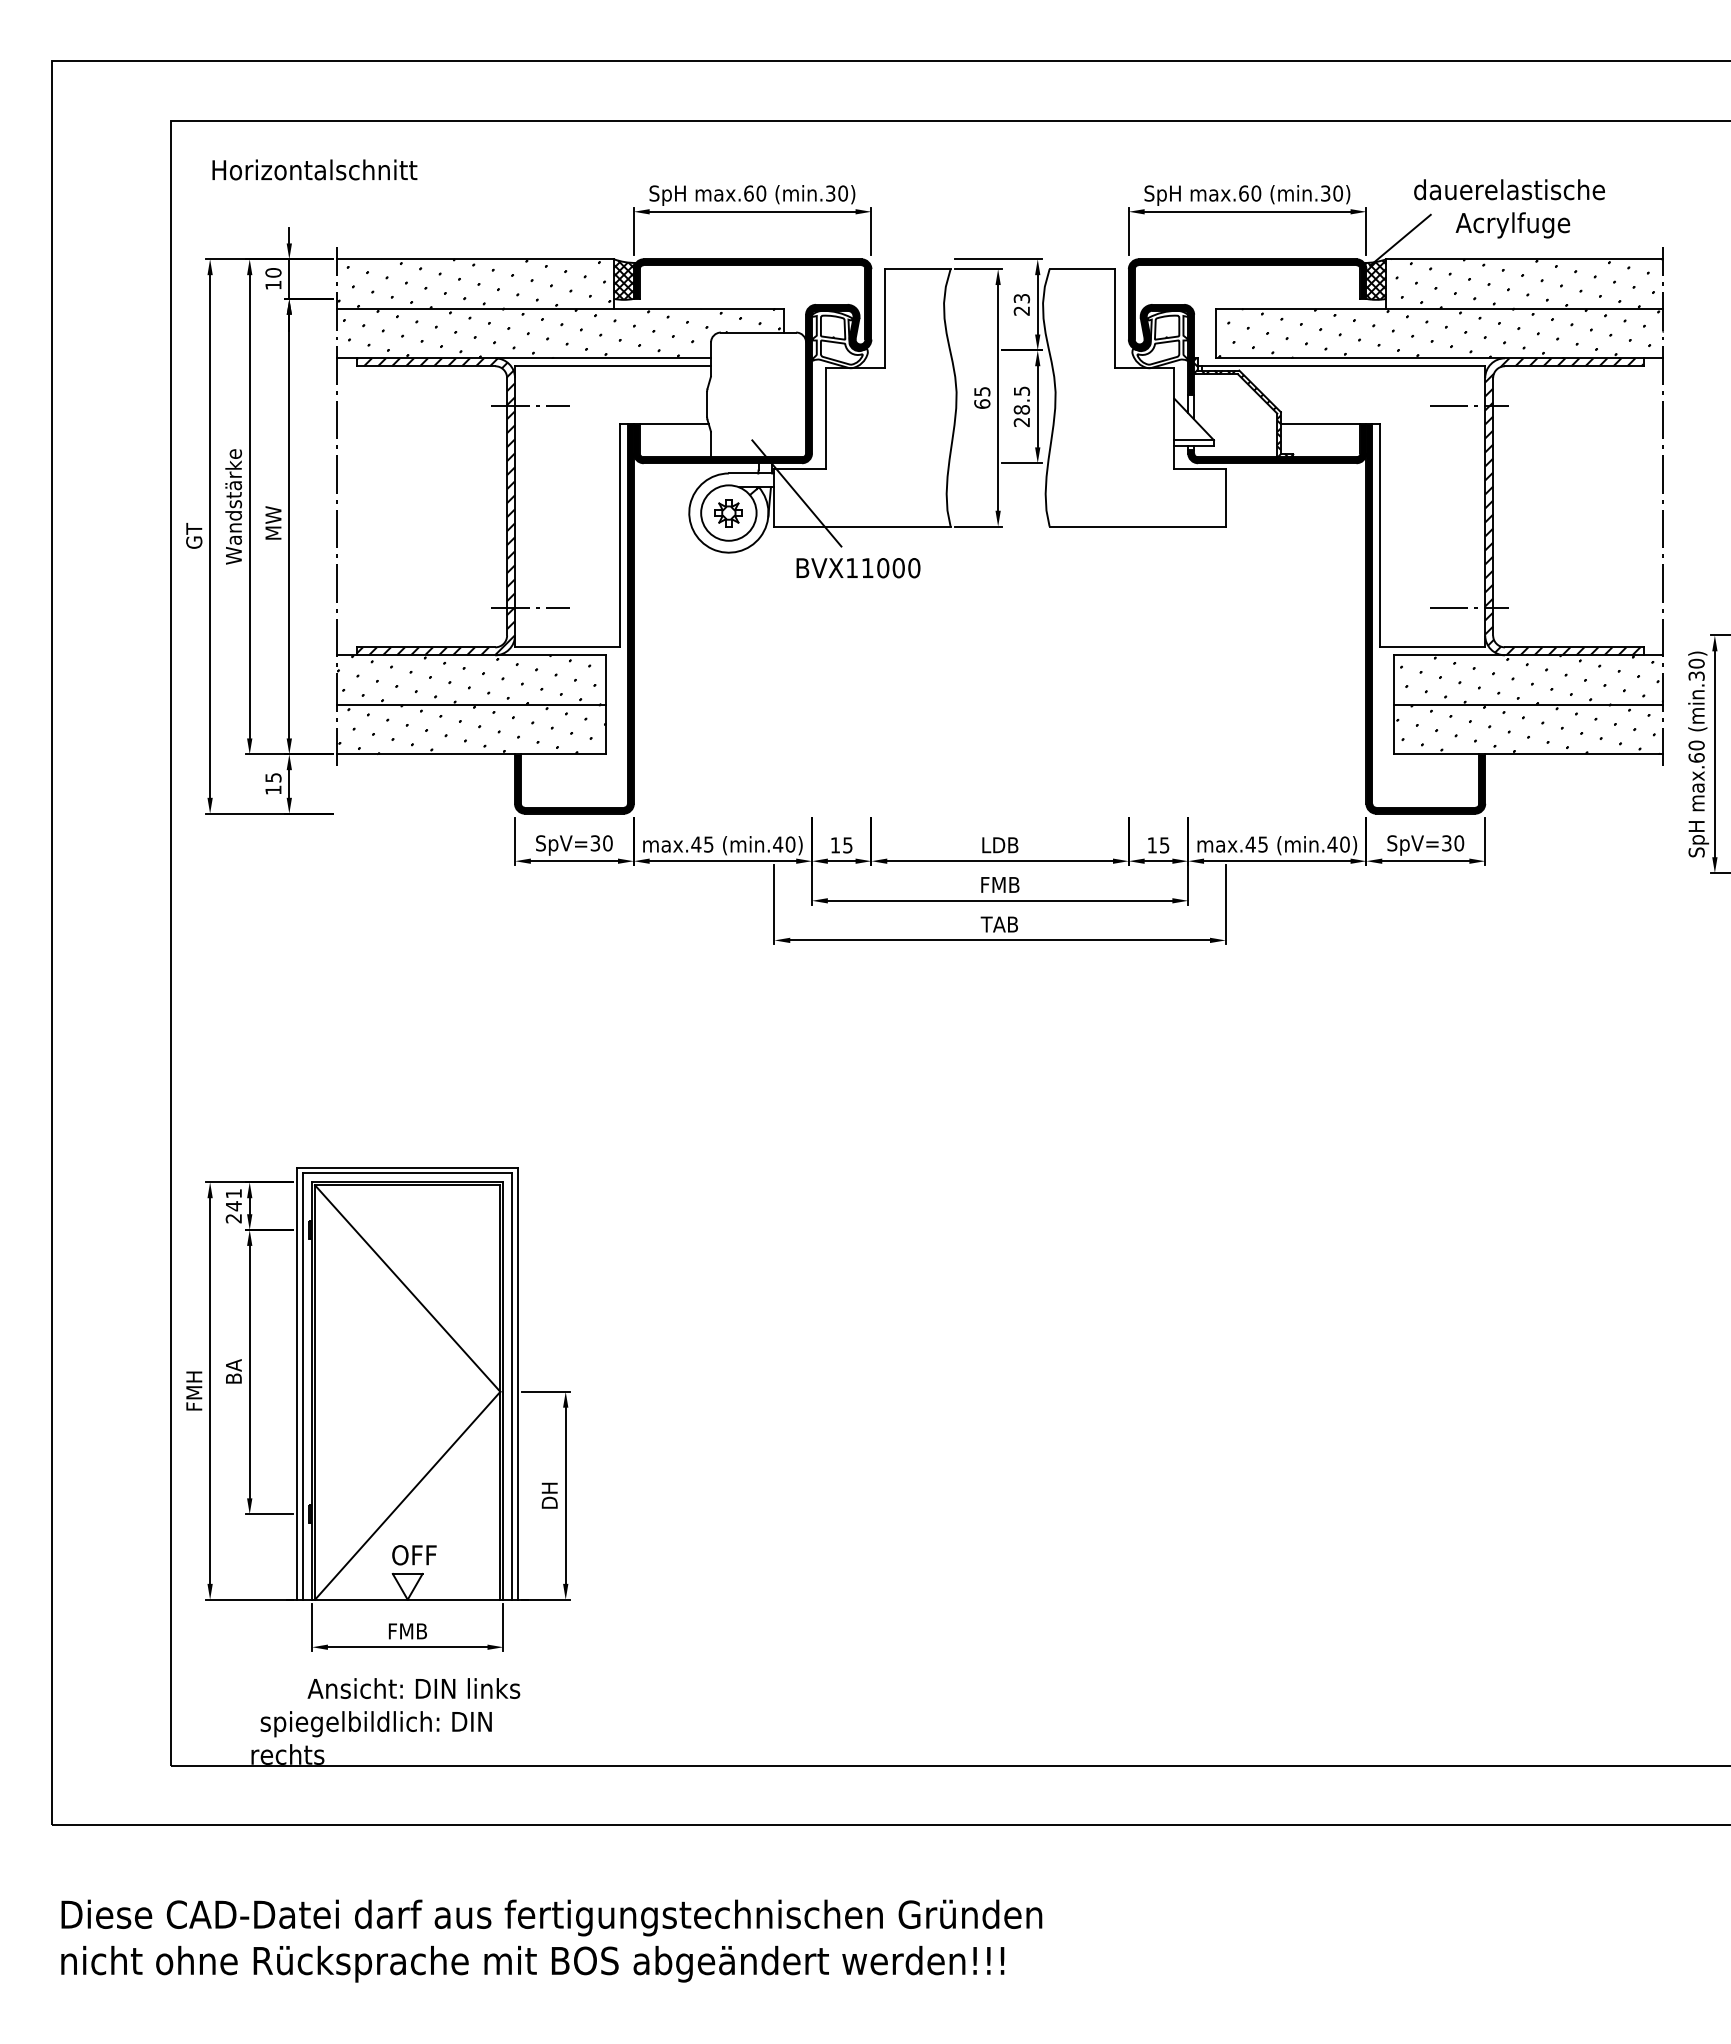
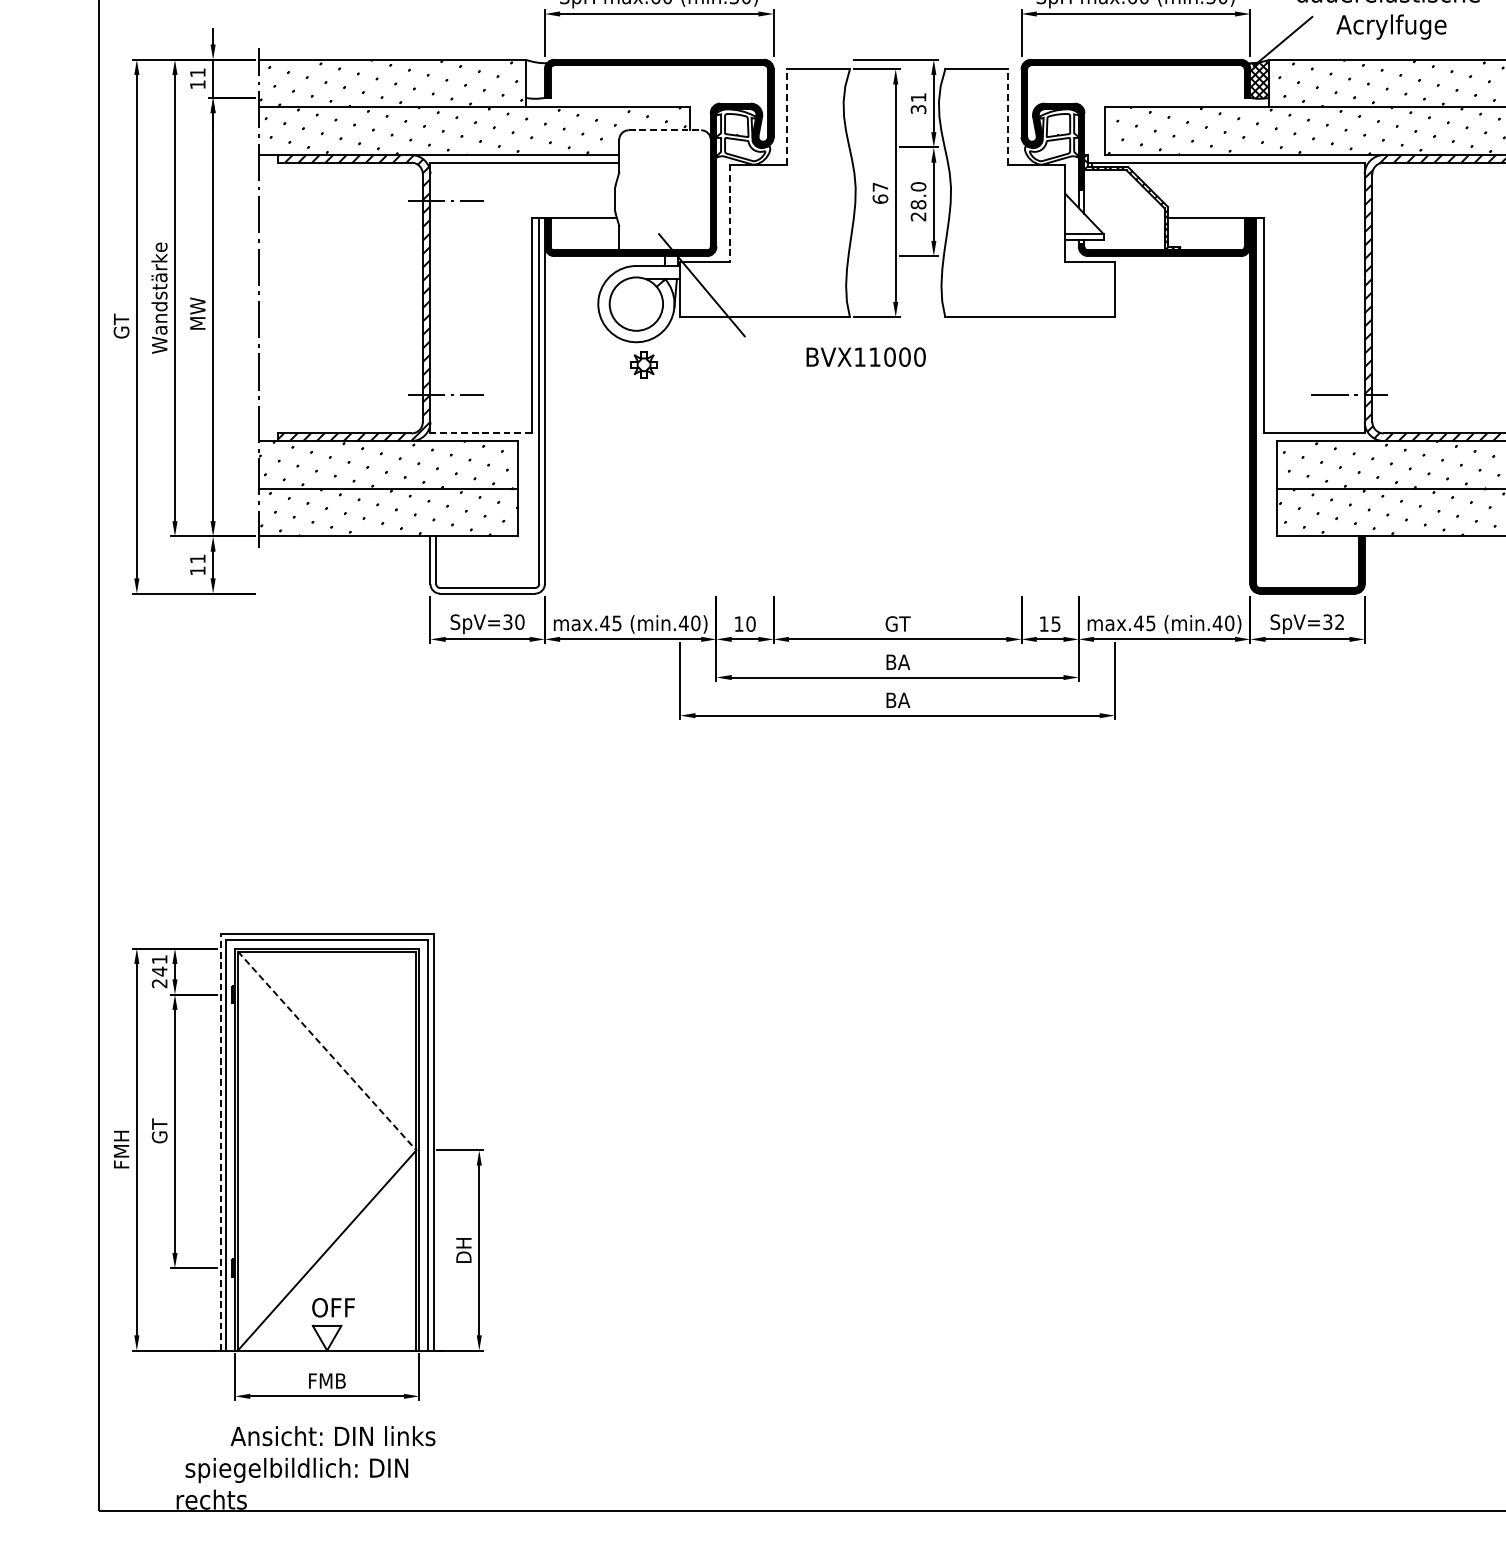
text: (273, 272) -> (197, 72), 10 -> 11
hatch: (624, 279) -> (535, 79), removed
text: (1021, 304) -> (918, 103), 23 -> 31
line: (885, 318) -> (787, 116), solid -> dashed
line: (1114, 318) -> (1007, 116), solid -> dashed
line: (758, 332) -> (664, 130), solid -> dashed
text: (982, 391) -> (880, 187), 65 -> 67
text: (1021, 391) -> (918, 187), 28.5 -> 28.0
line: (1468, 405) -> (1348, 200), removed
line: (825, 419) -> (729, 214), solid -> dashed
part: (728, 513) -> (643, 365), moved
text: (858, 568) -> (866, 357), moved
fill: (574, 618) -> (487, 405), removed
line: (567, 647) -> (481, 433), solid -> dashed
text: (273, 777) -> (197, 558), 15 -> 11
text: (1459, 843) -> (1339, 622), SpV=30 -> SpV=32
text: (847, 845) -> (750, 624), 15 -> 10
text: (1000, 845) -> (897, 624), LDB -> GT
text: (1000, 884) -> (897, 661), FMB -> BA
text: (998, 924) -> (896, 700), TAB -> BA
line: (407, 1288) -> (326, 1050), solid -> dashed
text: (233, 1371) -> (159, 1130), BA -> GT
line: (297, 1383) -> (220, 1142), solid -> dashed

